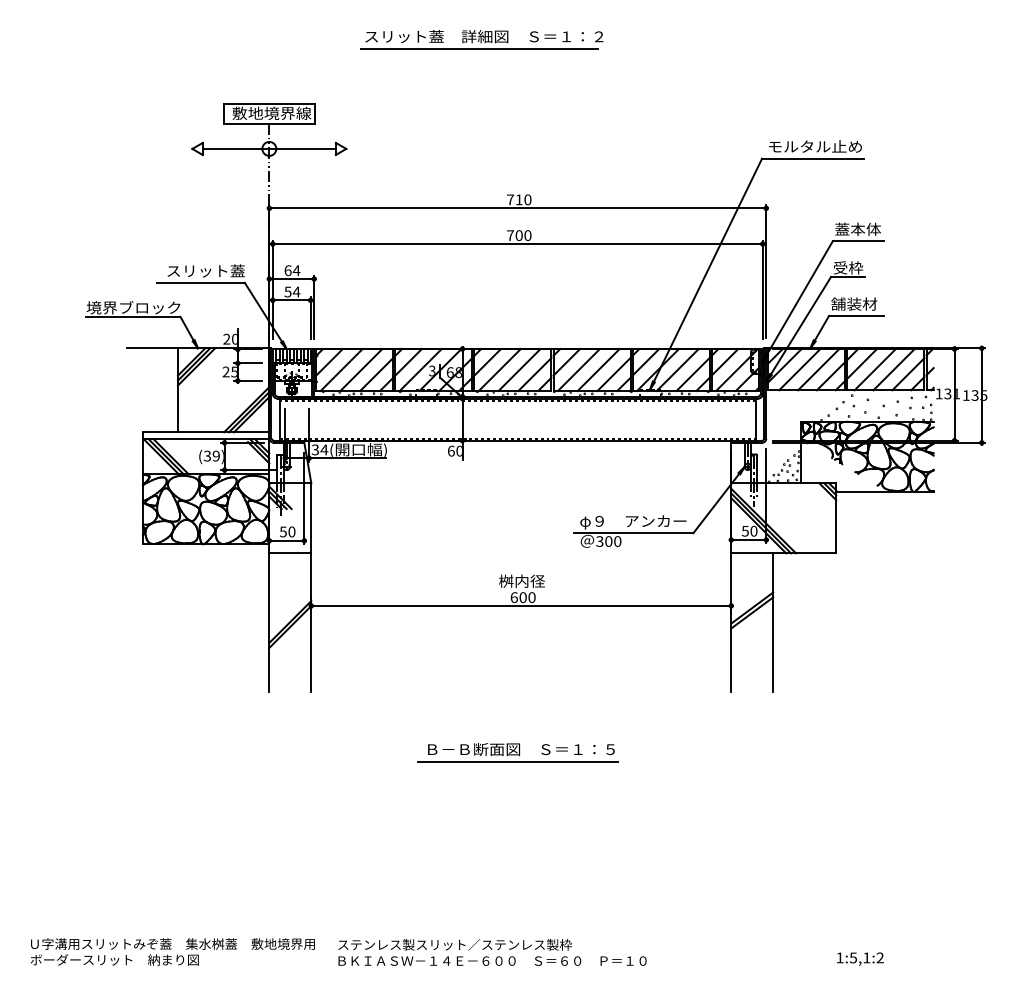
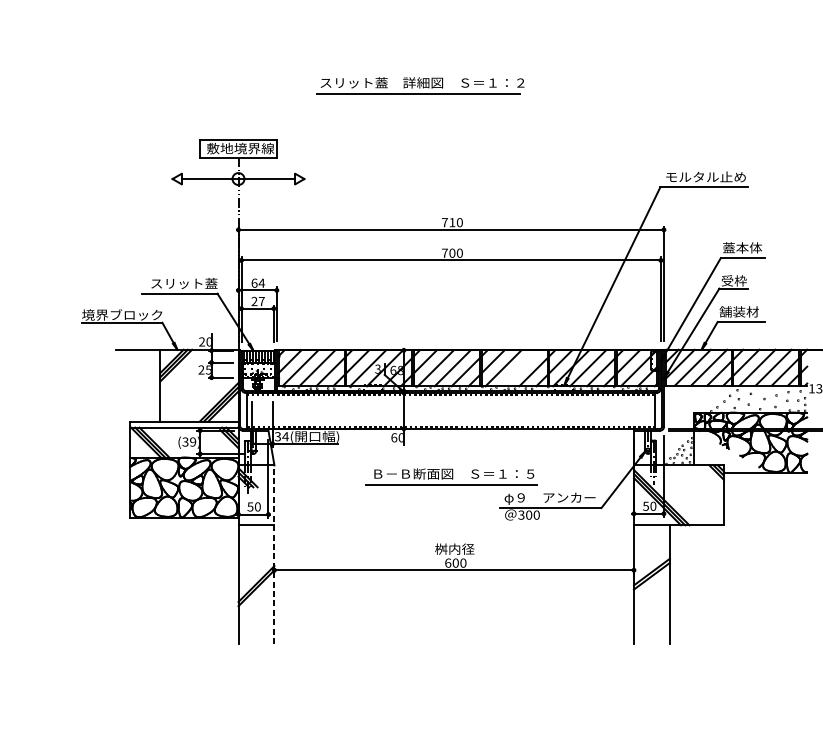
text: (292, 291) -> (258, 301), 54 -> 27
line: (598, 370) -> (520, 368), removed
line: (311, 587) -> (274, 554), solid -> dashed
part: (517, 752) -> (450, 476), moved

